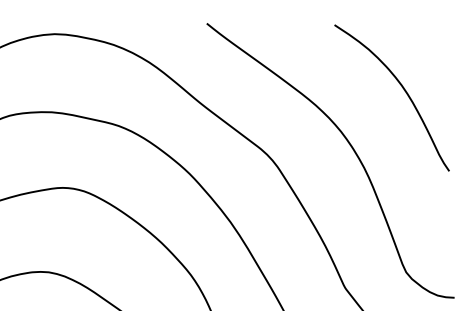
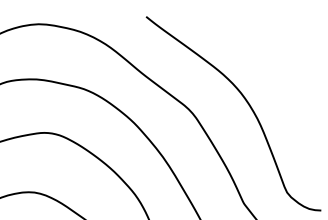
curve: (402, 89) -> (284, 63), removed

